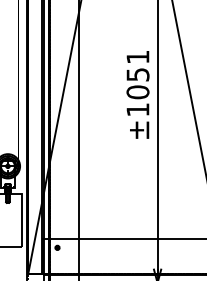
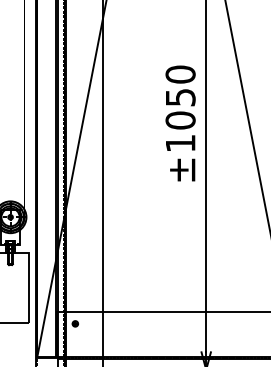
text: (137, 57) -> (179, 74), ±1051 -> ±1050

